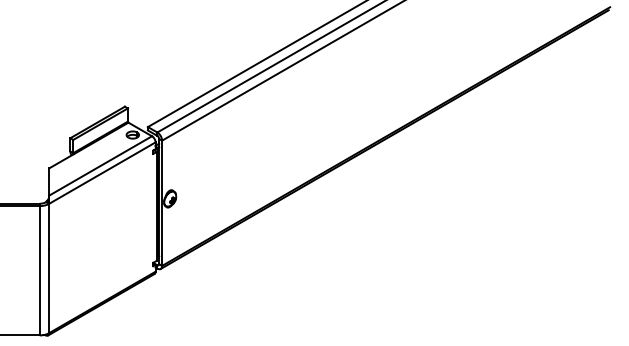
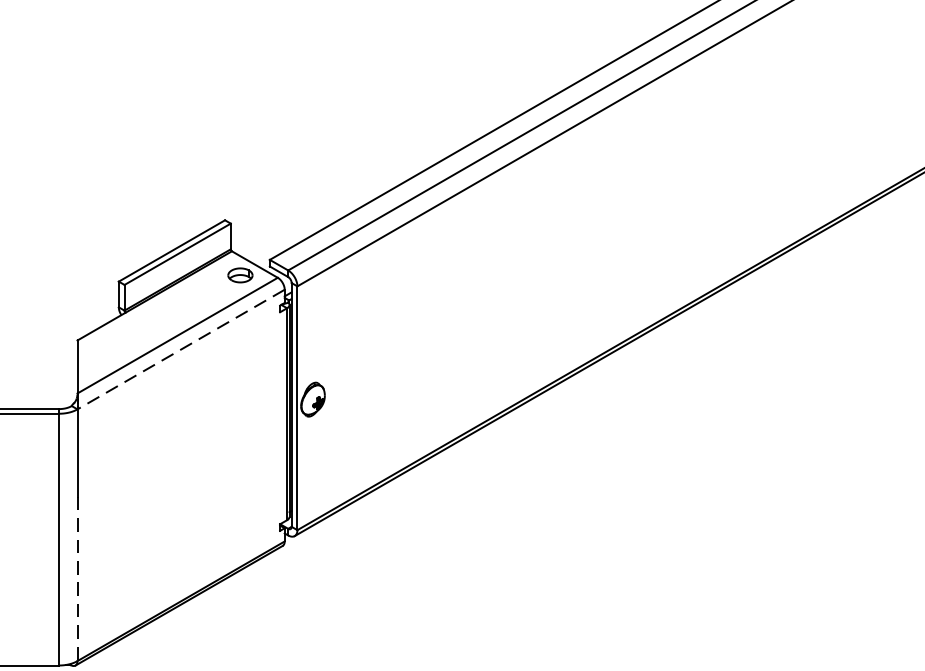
line: (101, 173) -> (179, 350), solid -> dashed
line: (49, 291) -> (78, 579), solid -> dashed

